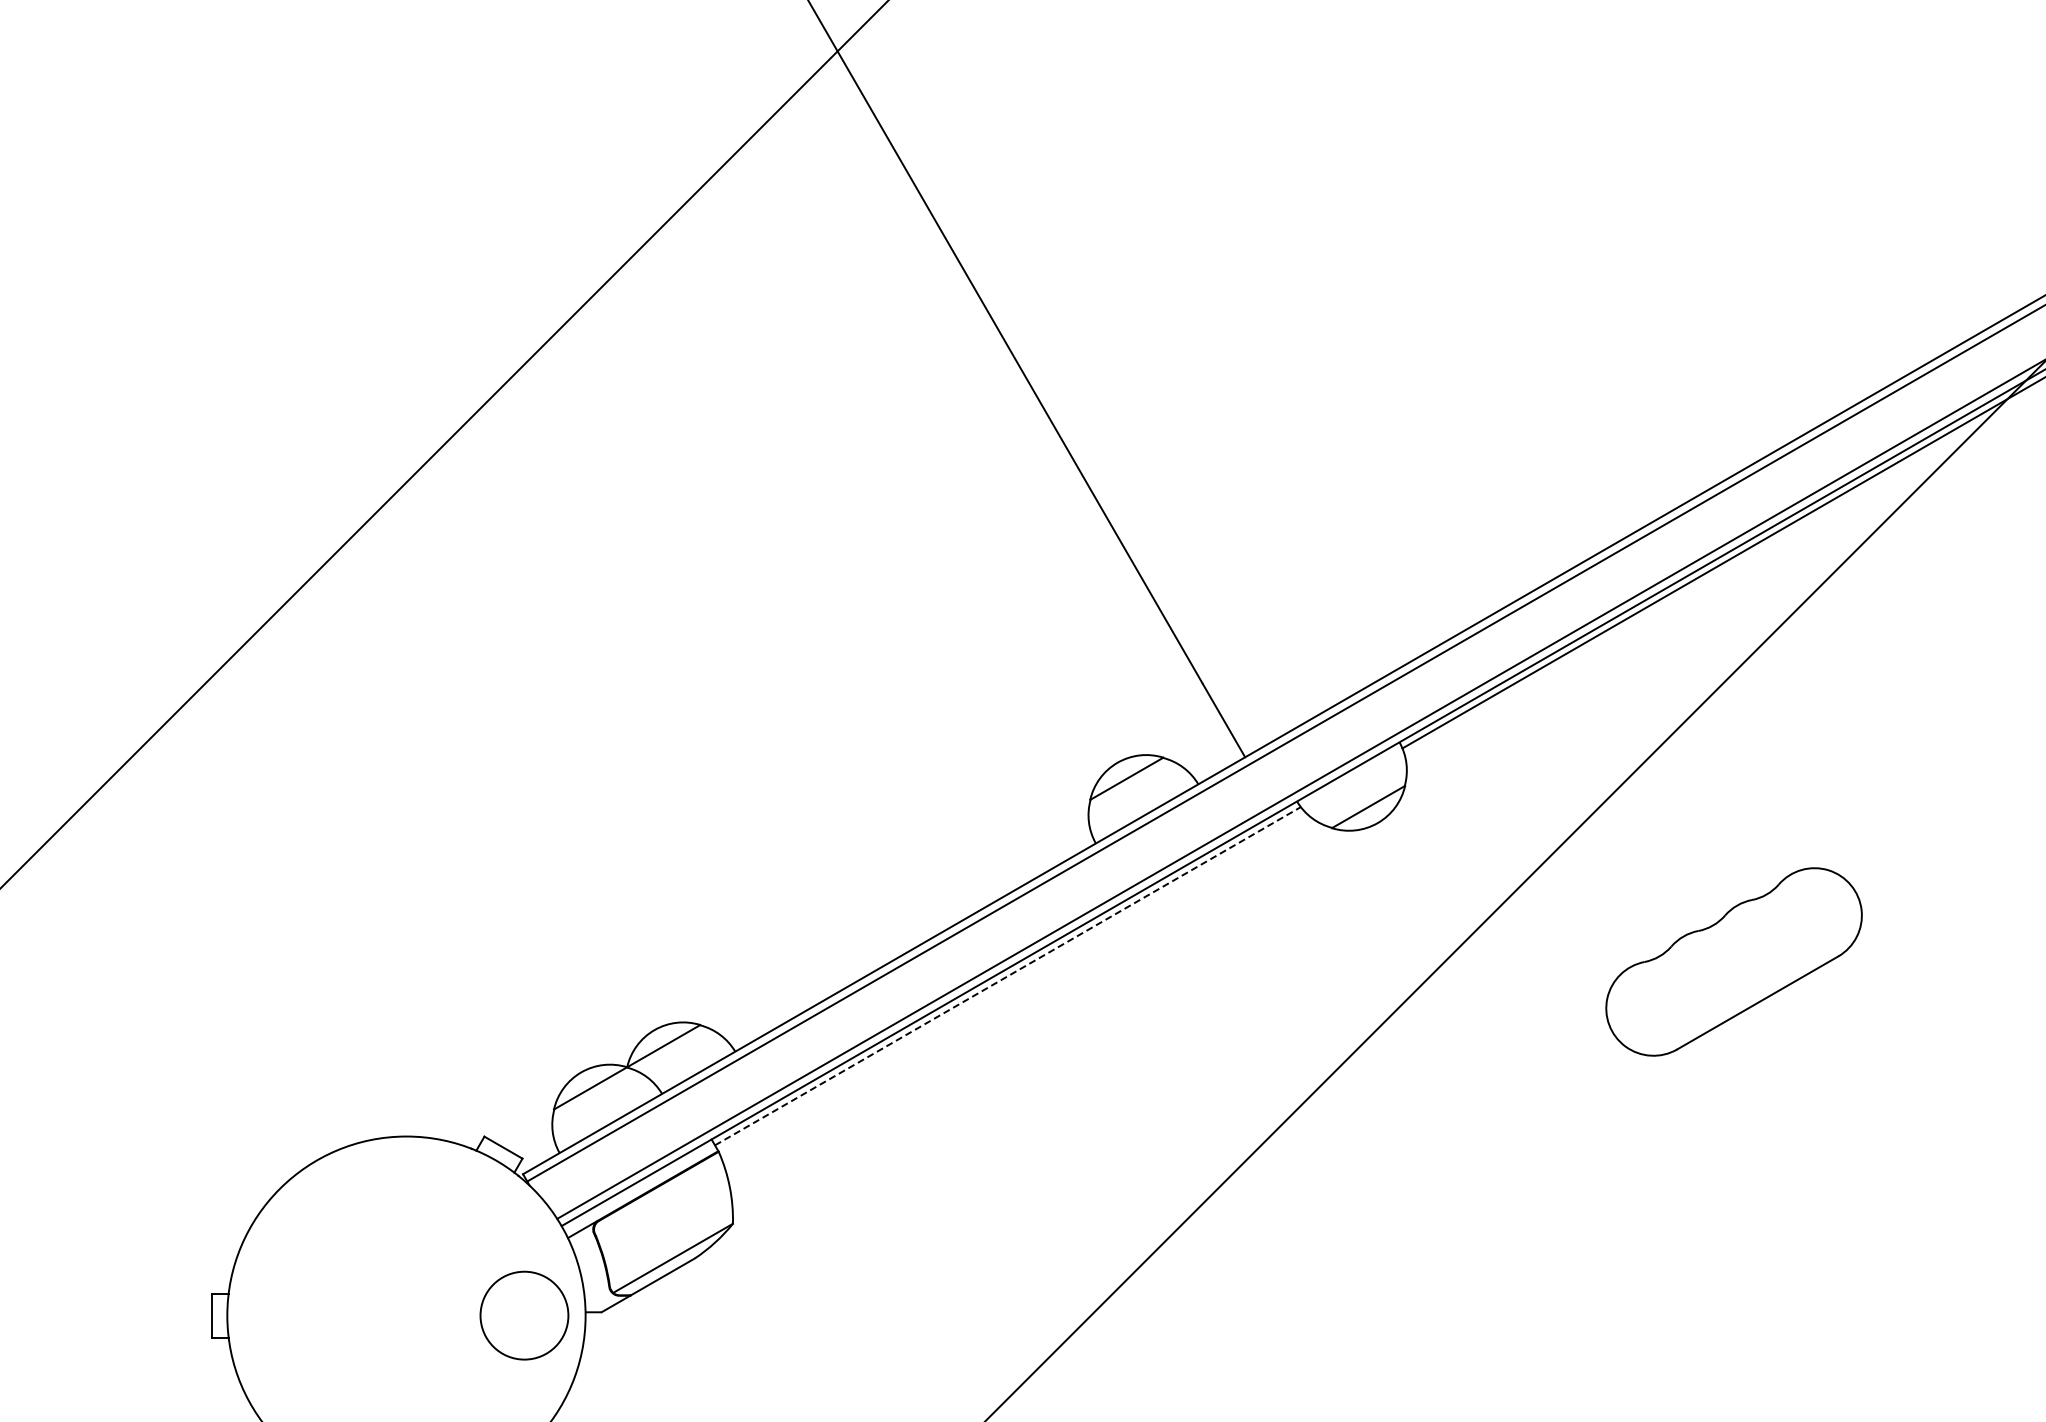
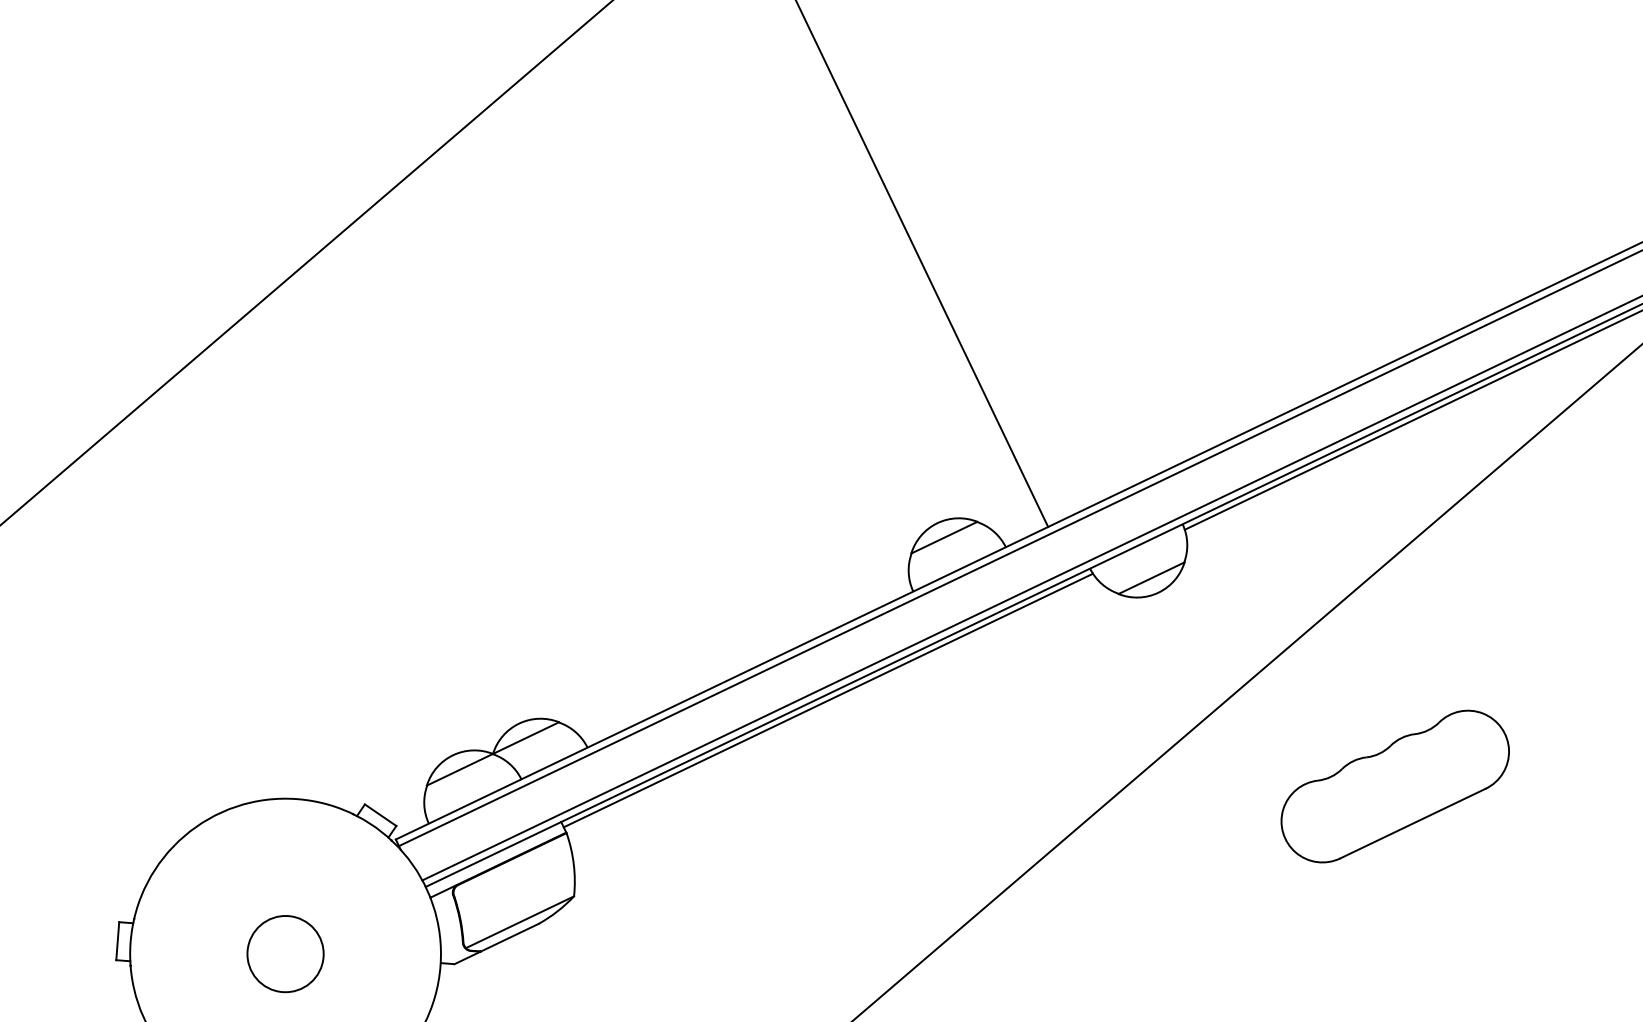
part: (1733, 961) -> (1394, 786), moved
line: (1008, 975) -> (828, 699), dashed -> solid
circle: (524, 1315) -> (285, 953), moved

